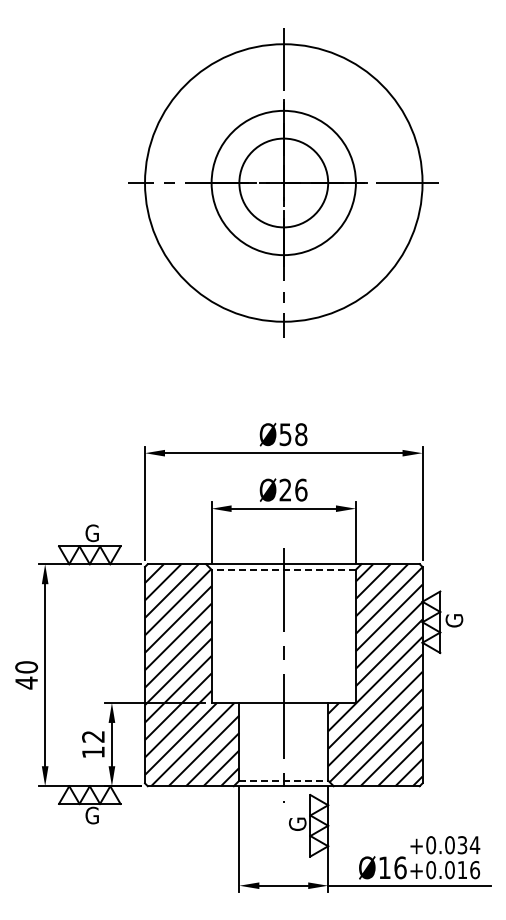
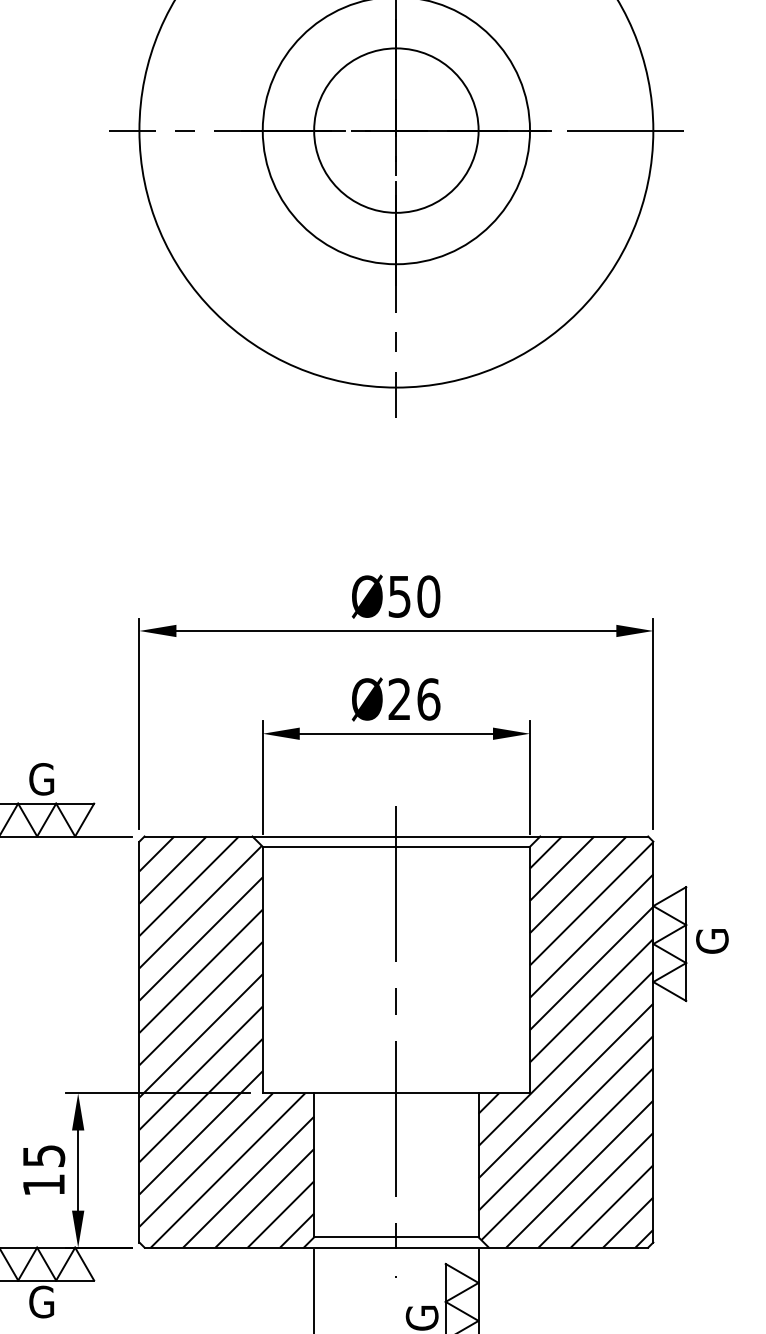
text: (301, 434) -> (429, 596), Ø58 -> Ø50
line: (283, 569) -> (395, 846), dashed -> solid
text: (93, 736) -> (44, 1155), 12 -> 15
line: (284, 780) -> (397, 1237), dashed -> solid

